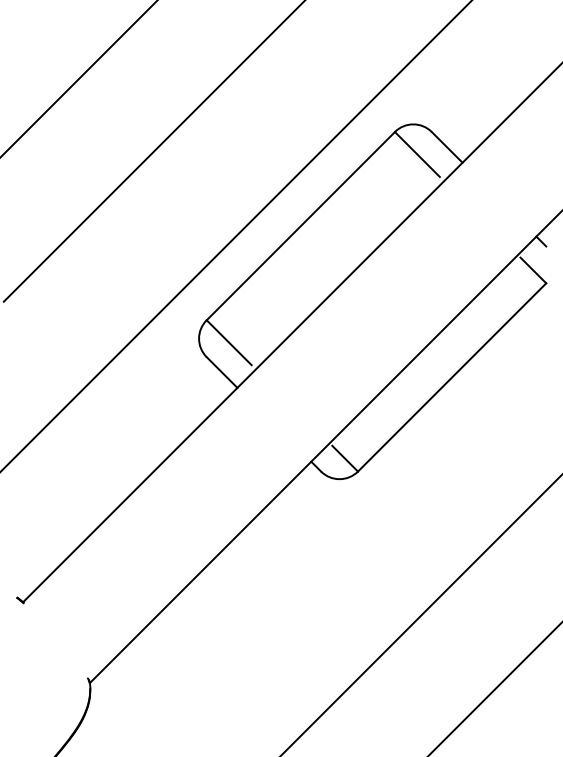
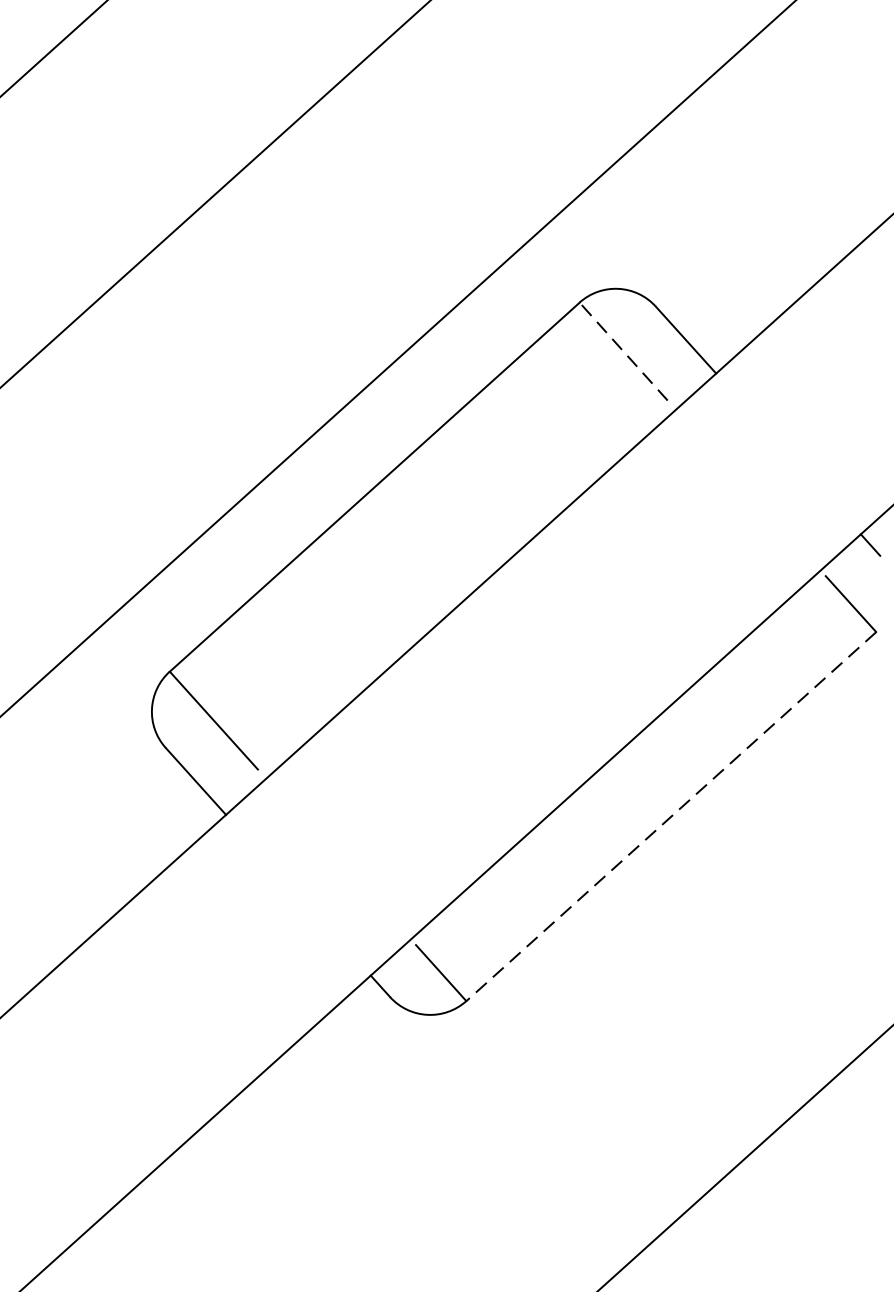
line: (417, 154) -> (623, 351), solid -> dashed
line: (451, 377) -> (669, 816), solid -> dashed

